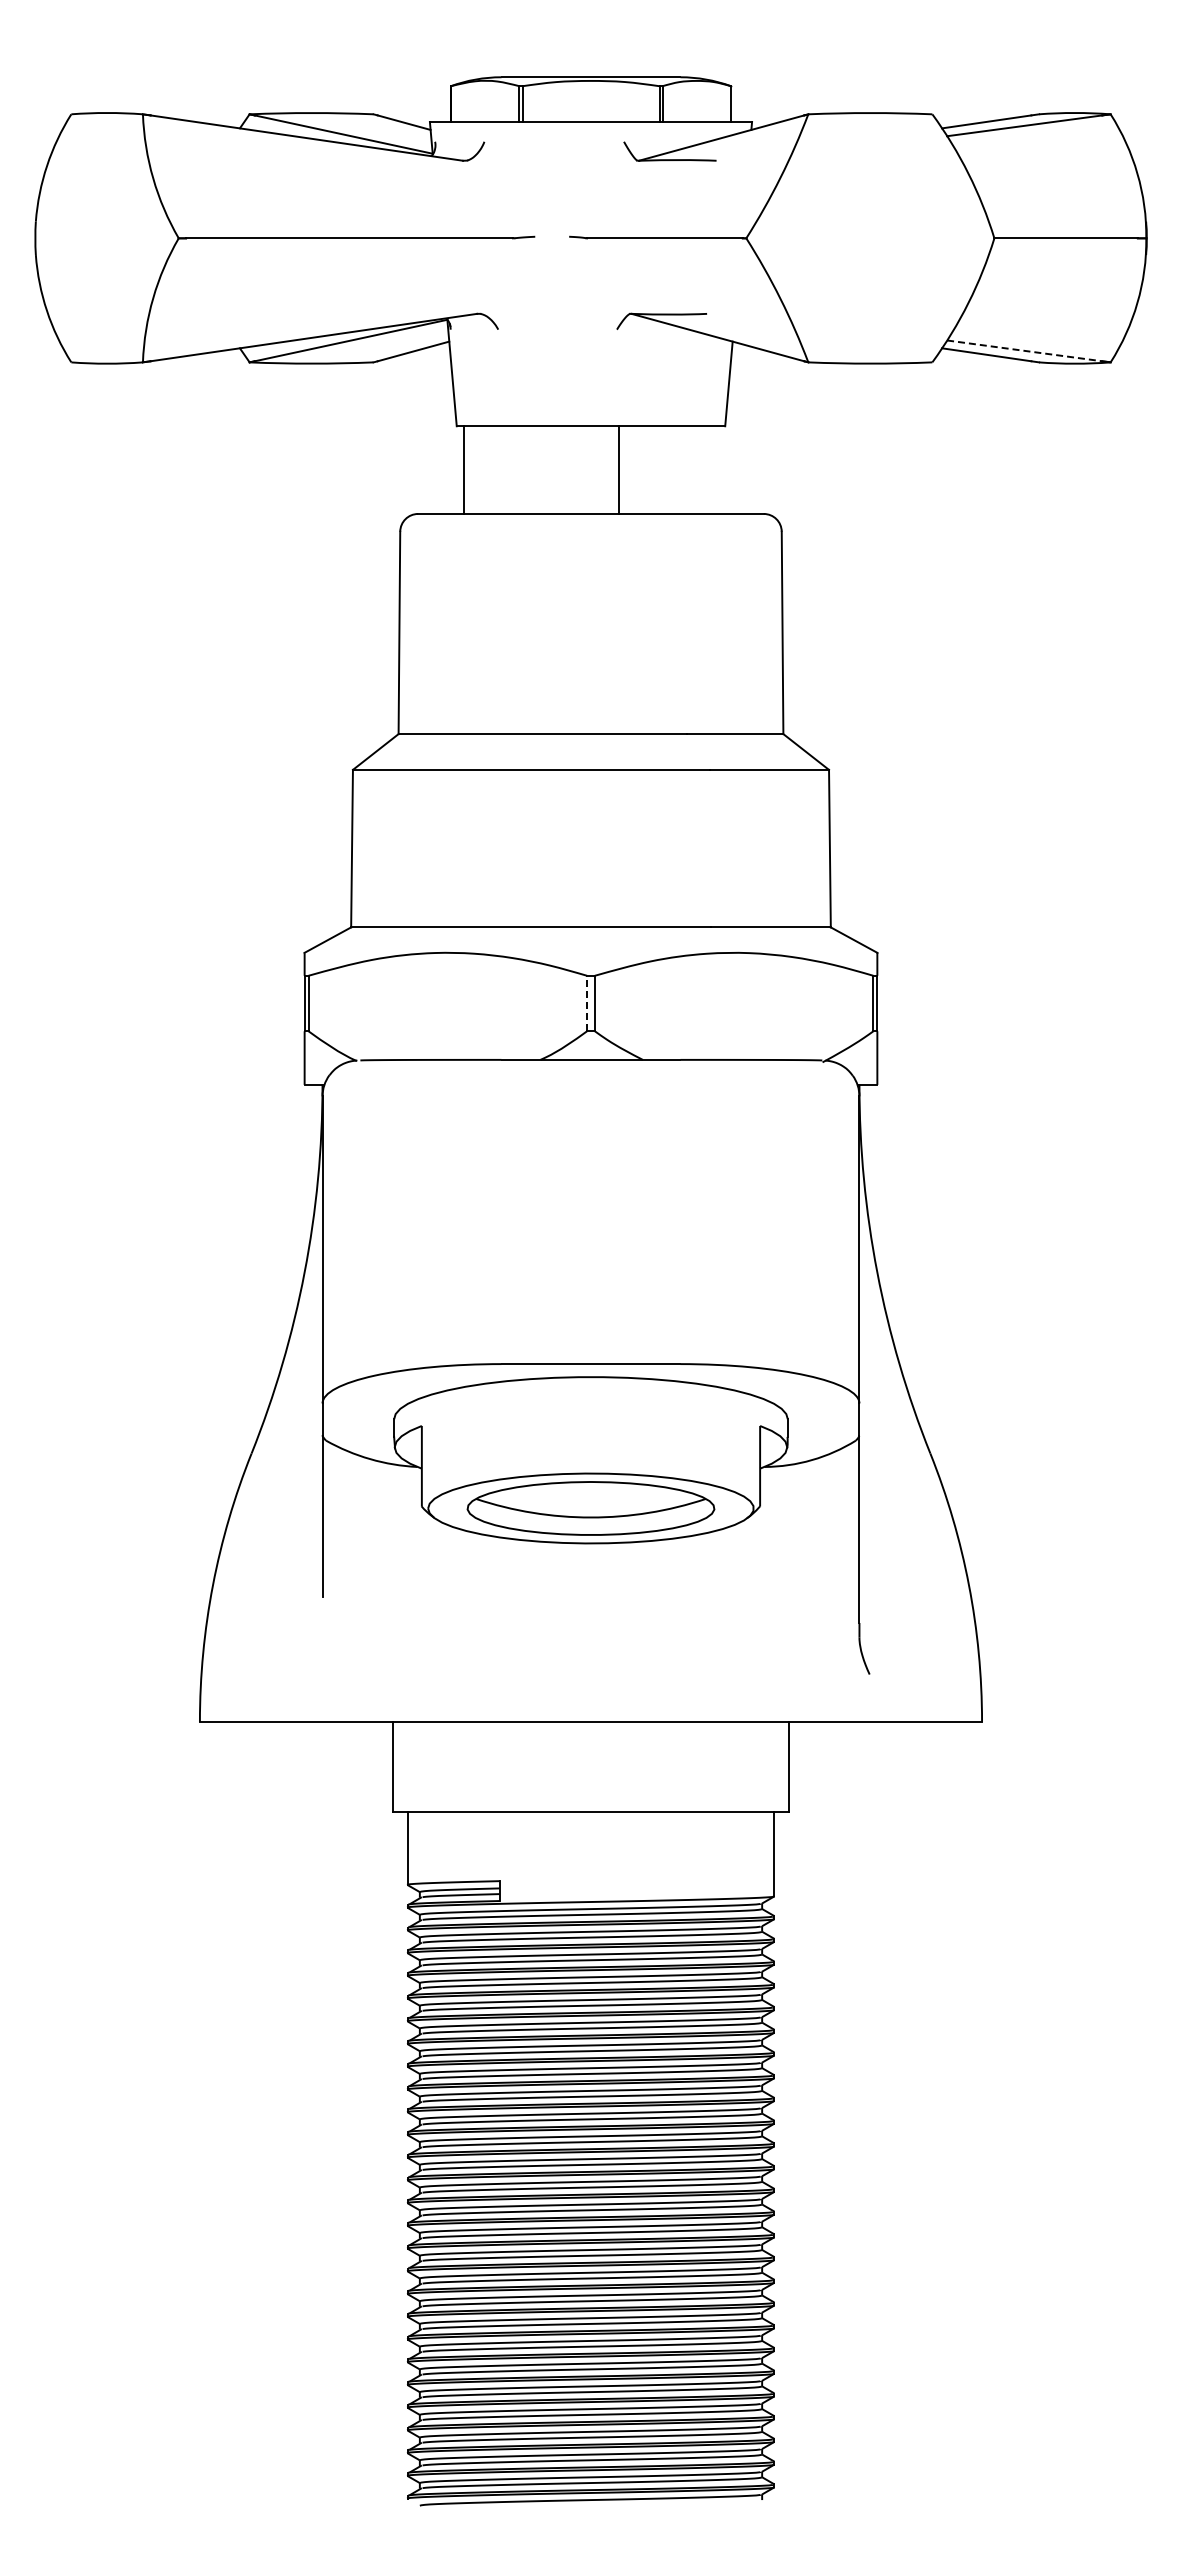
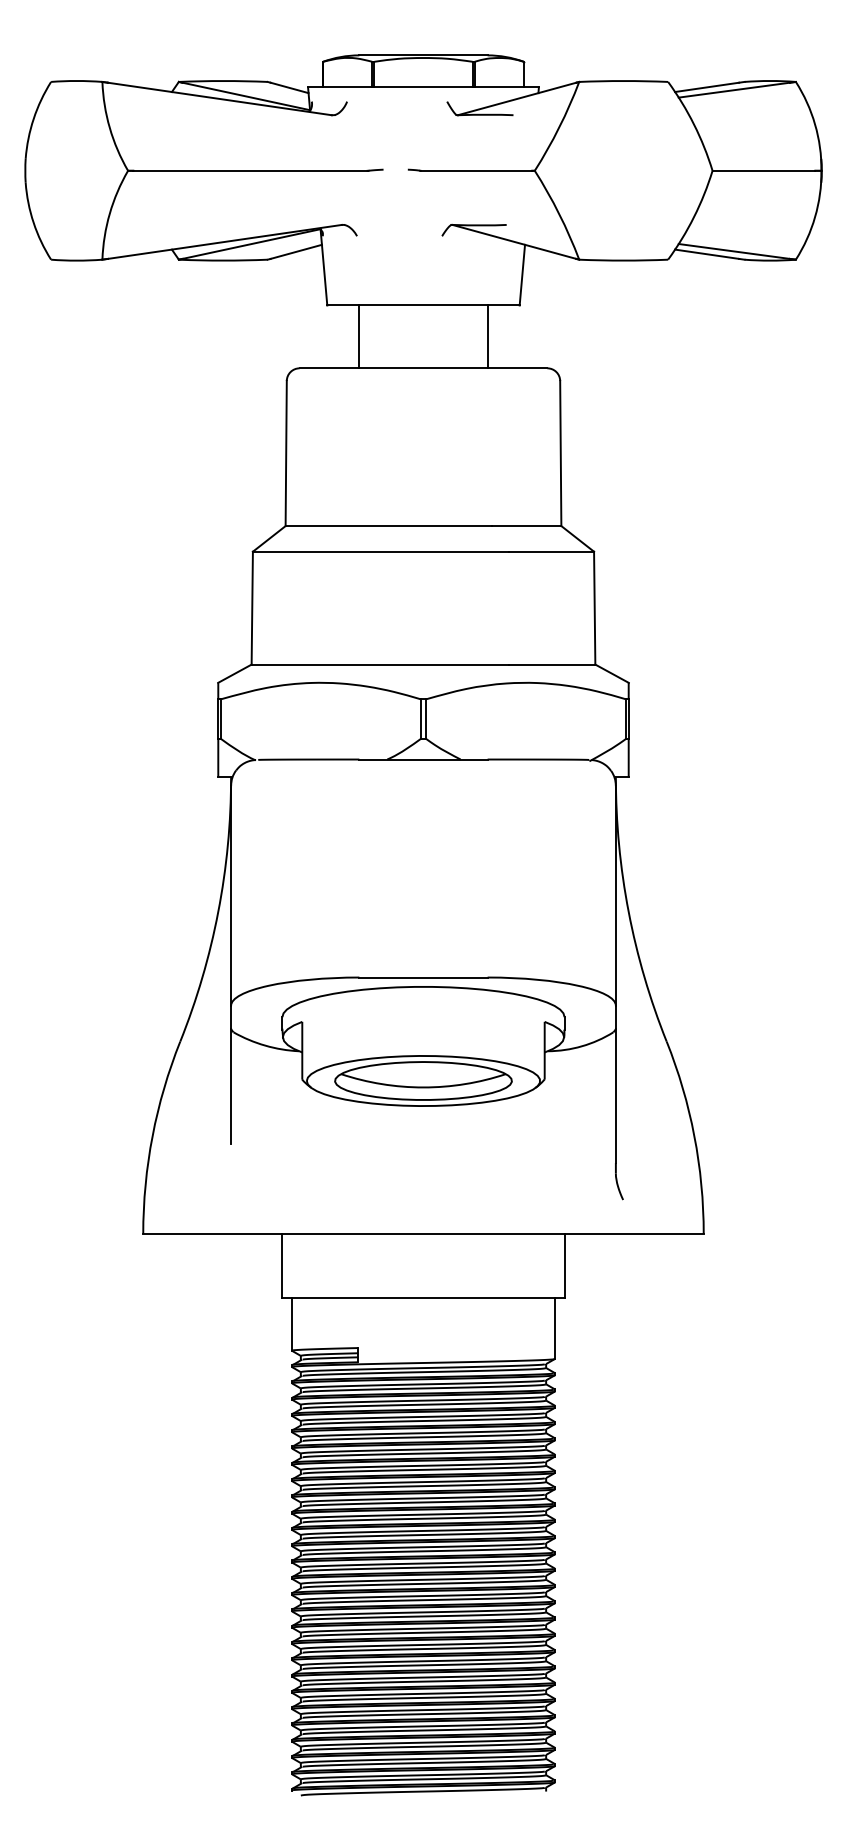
line: (1025, 350) -> (734, 251), dashed -> solid
line: (463, 469) -> (359, 336), moved
line: (619, 469) -> (487, 336), moved
line: (587, 1003) -> (420, 719), dashed -> solid

